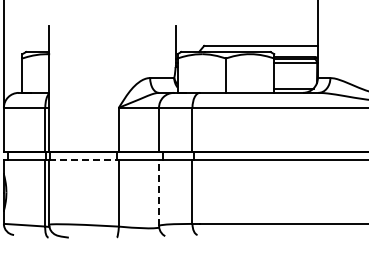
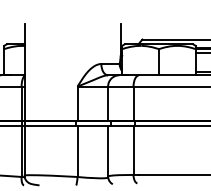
line: (84, 159) -> (51, 125), dashed -> solid
line: (159, 192) -> (108, 151), dashed -> solid

